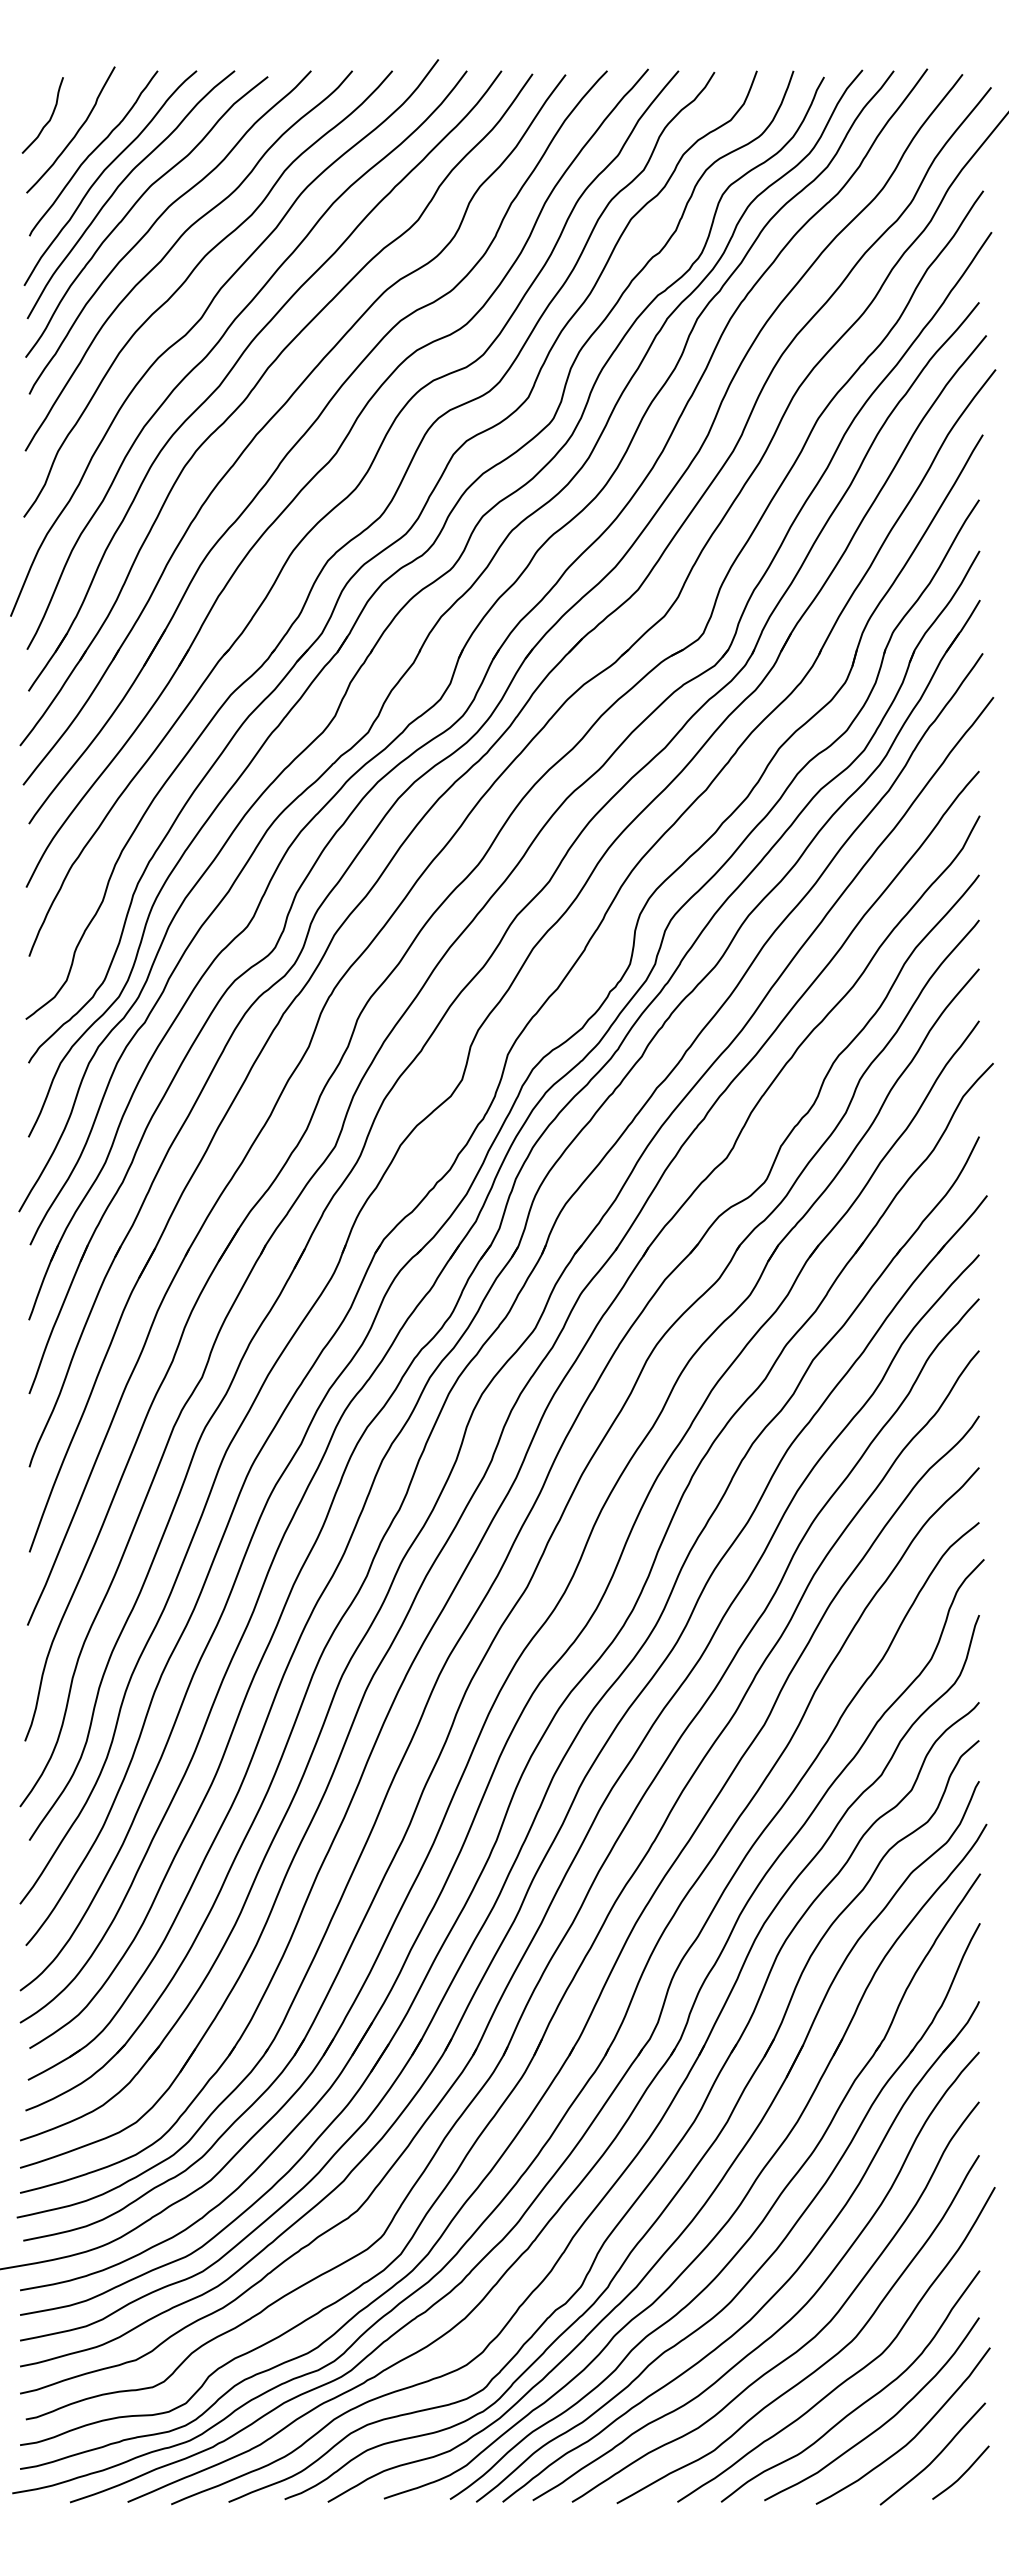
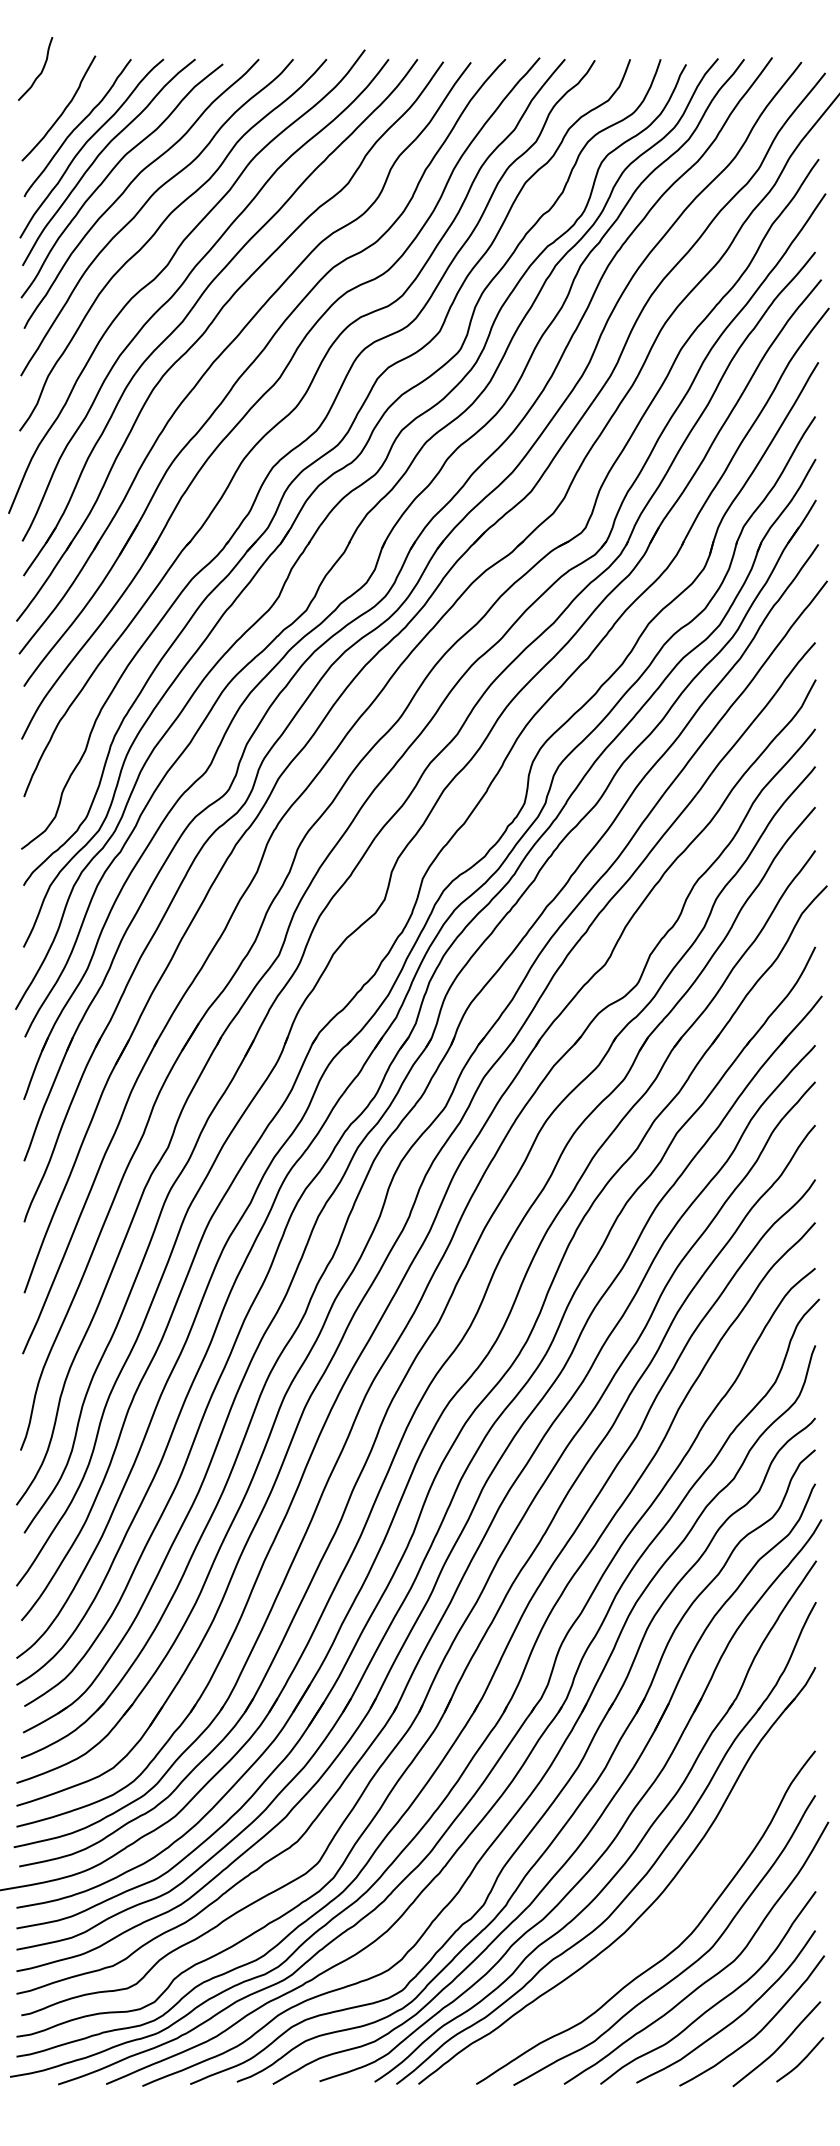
curve: (49, 118) -> (41, 71), moved
curve: (794, 2314) -> (661, 1927), removed

